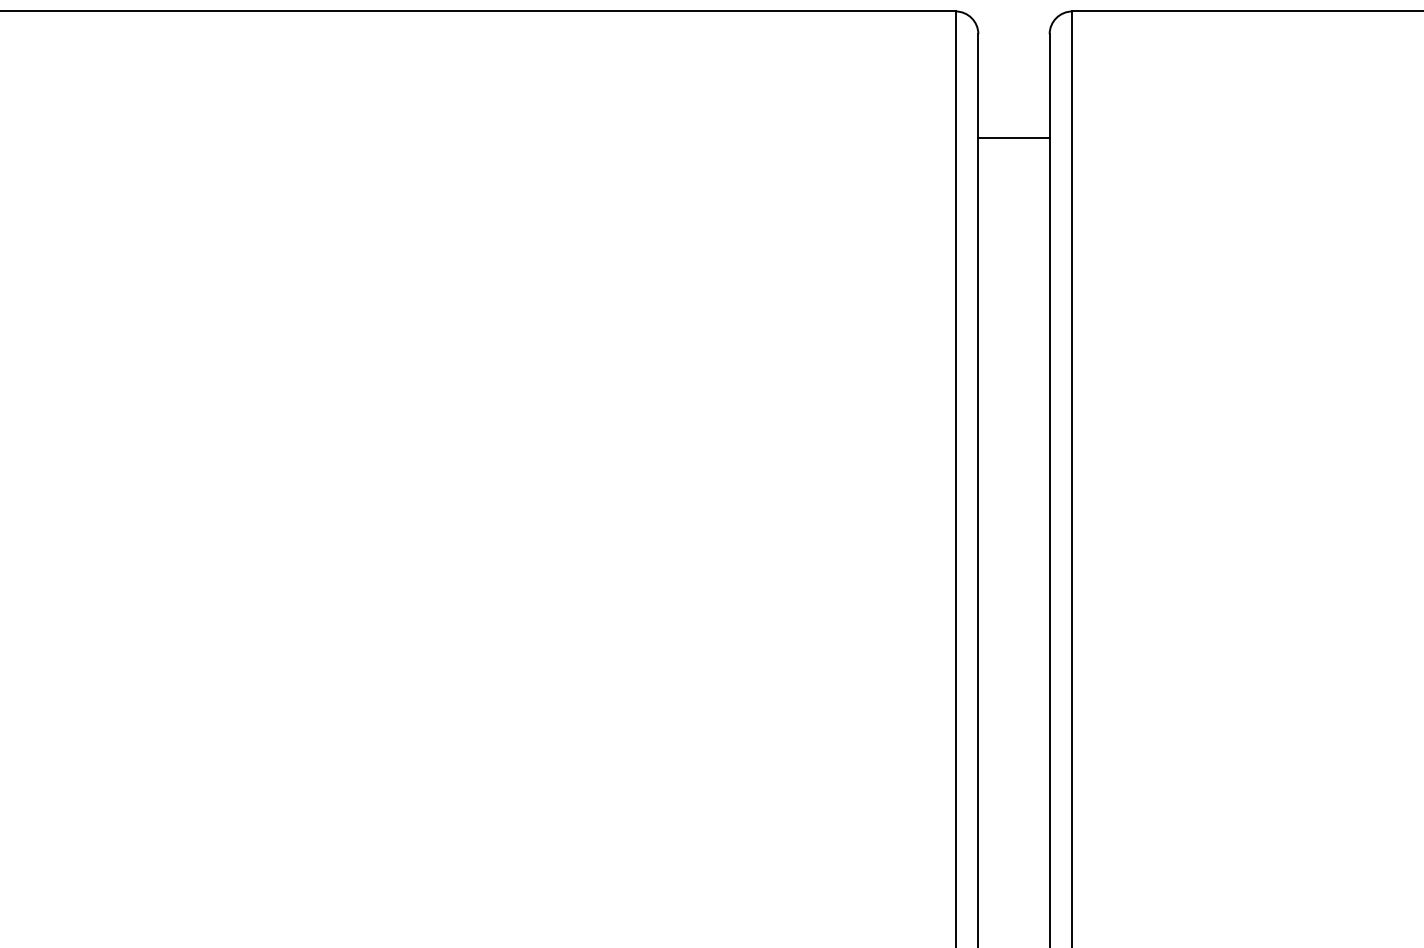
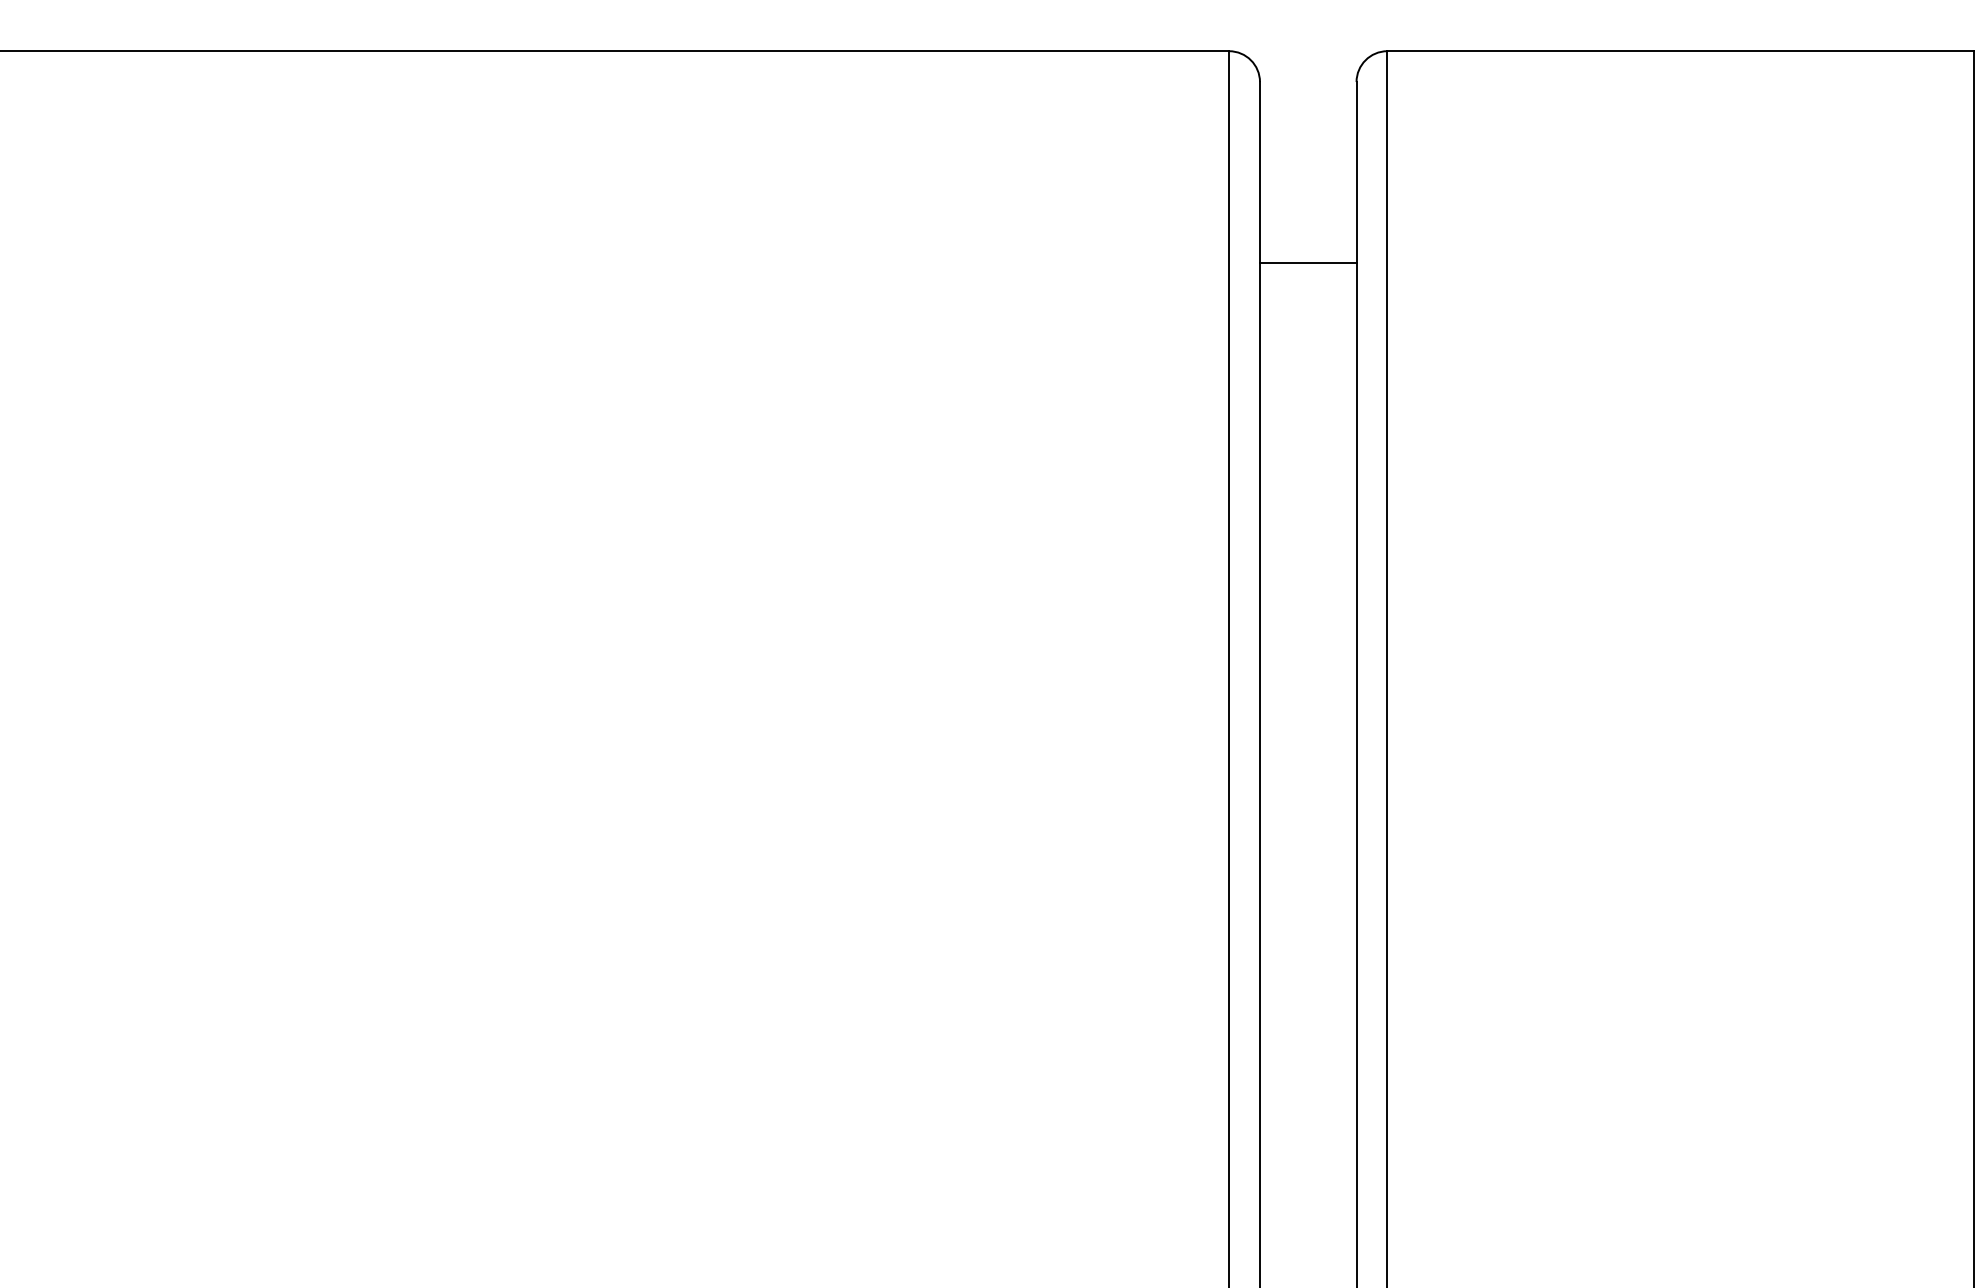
line: (1013, 137) -> (1307, 262), moved

